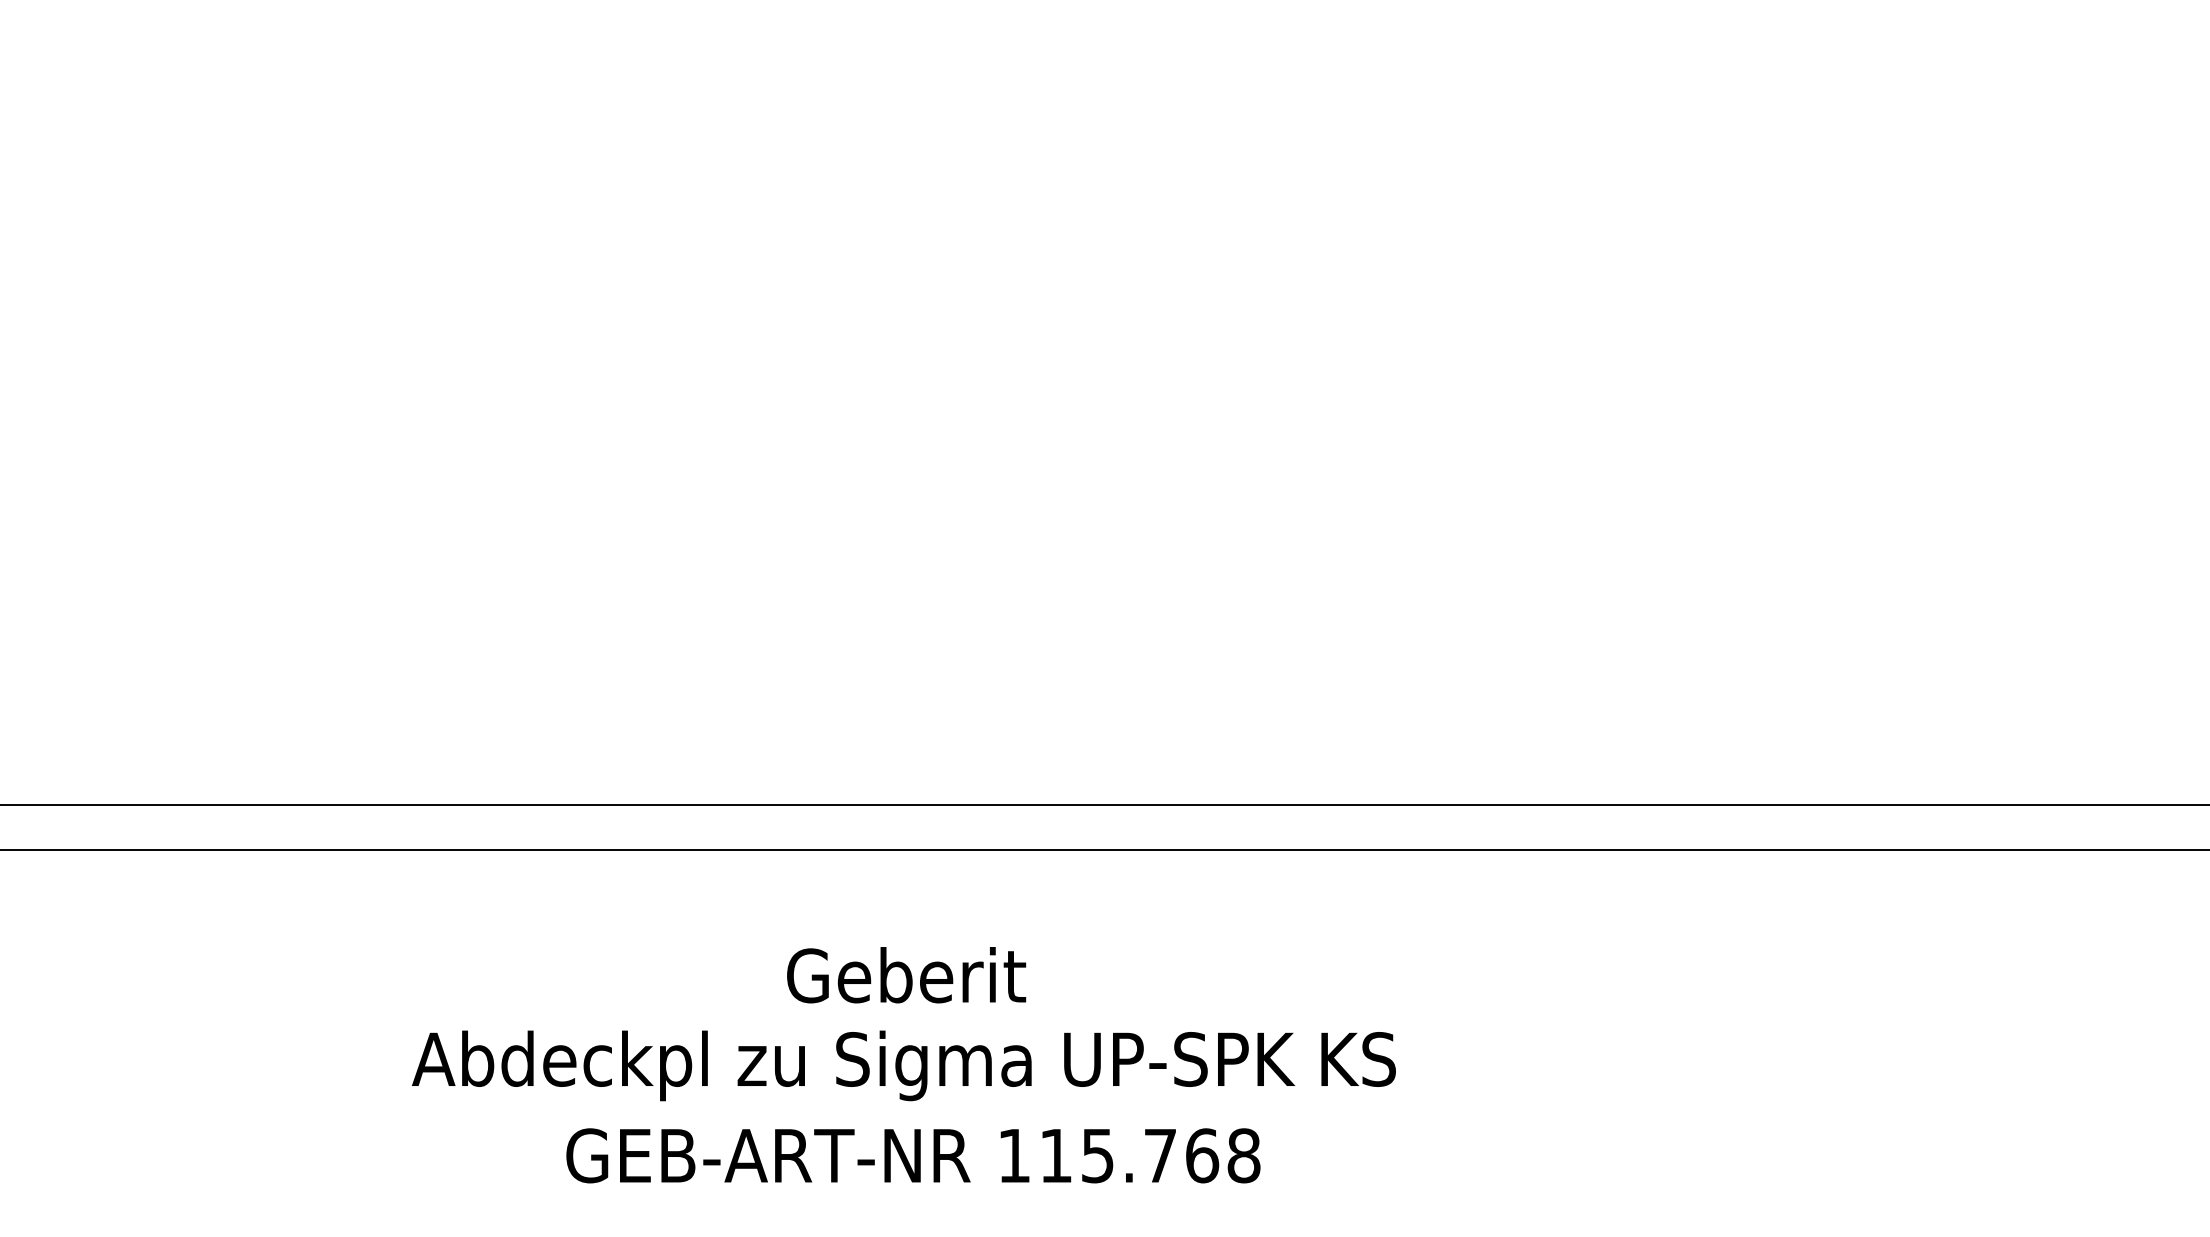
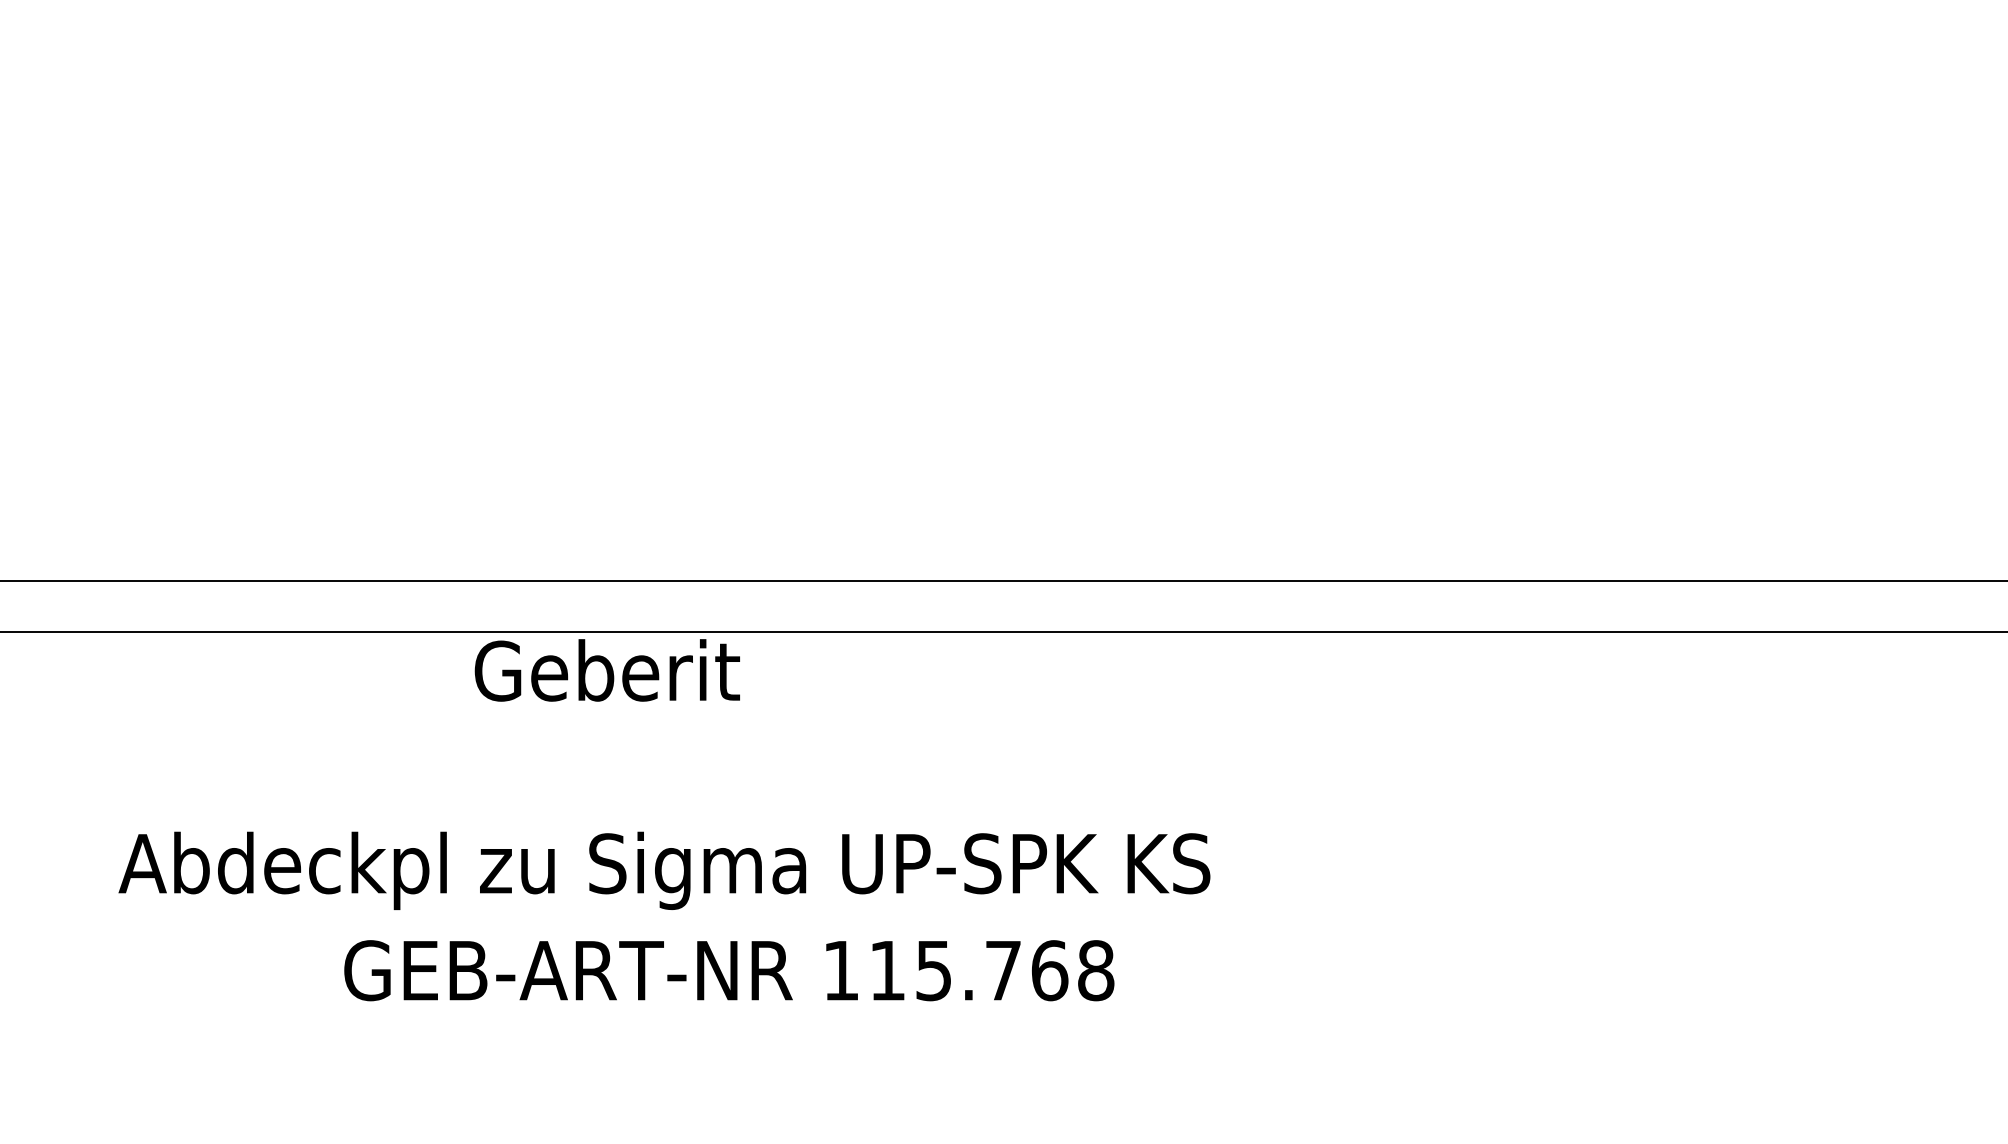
text: (906, 975) -> (607, 670), moved
text: (903, 1065) -> (663, 870), moved
text: (913, 1155) -> (729, 970), moved

